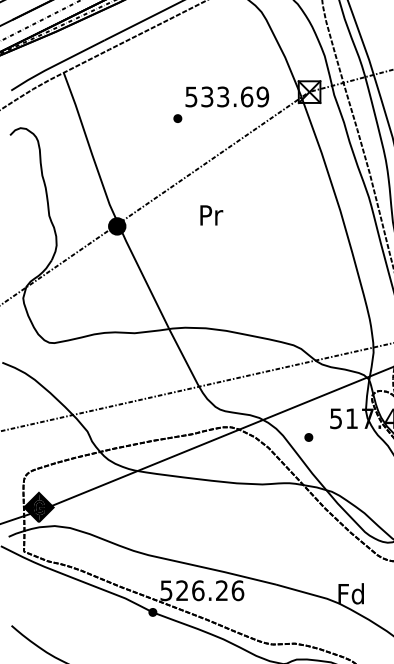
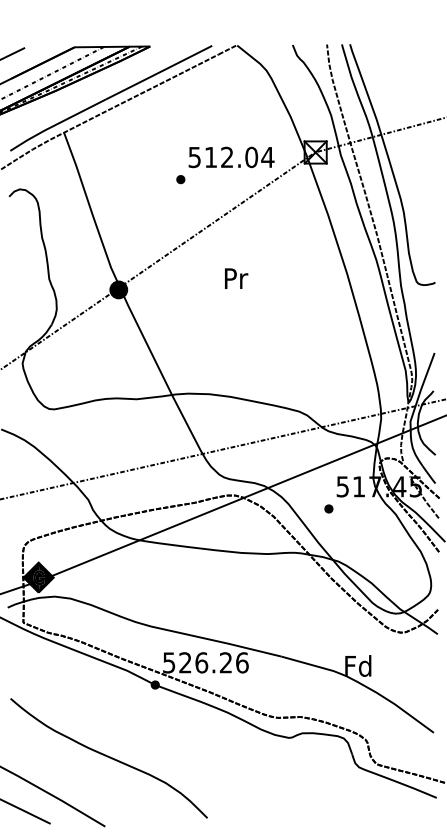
text: (235, 97) -> (239, 157), 533.69 -> 512.04
text: (211, 215) -> (236, 278), moved
part: (308, 437) -> (328, 508), moved

